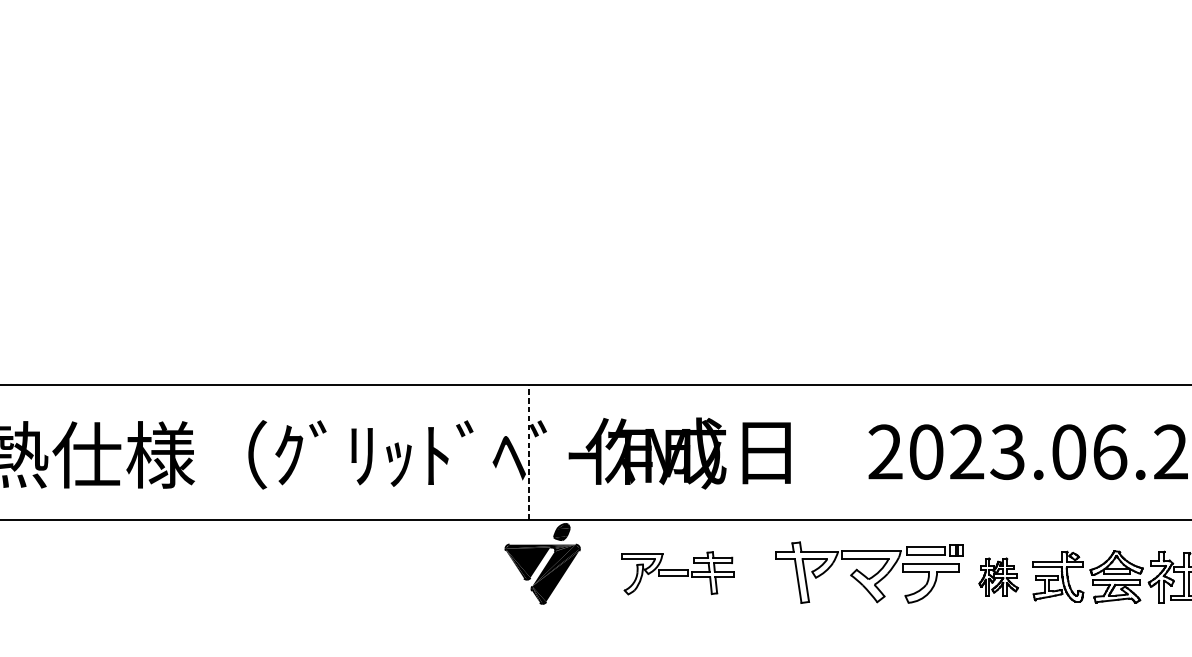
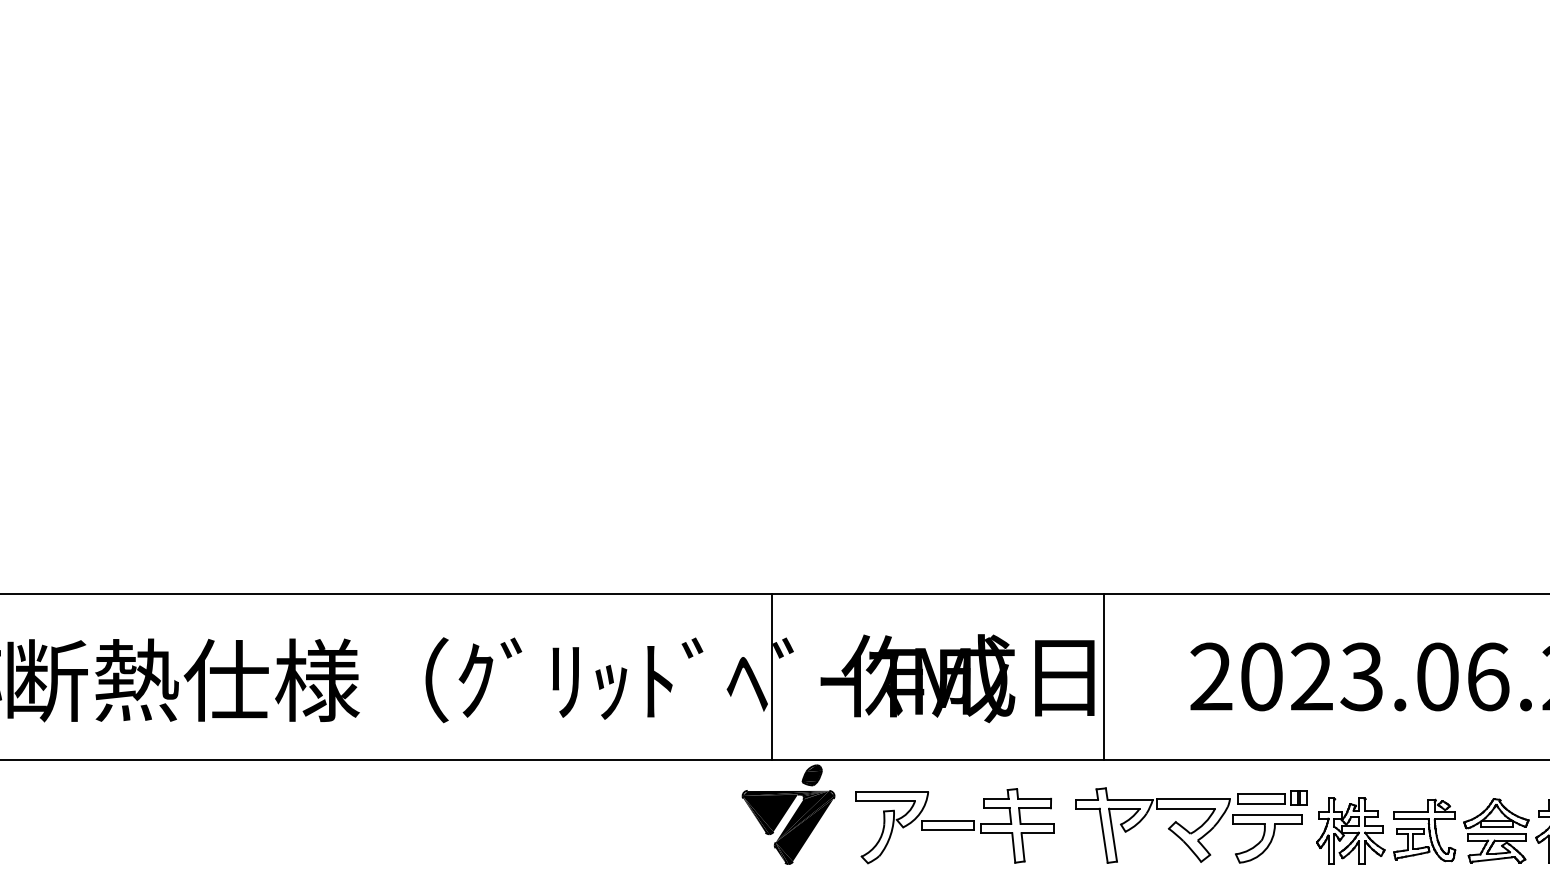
line: (528, 451) -> (771, 676), dashed -> solid
line: (798, 451) -> (1103, 676), added
part: (677, 573) -> (954, 826), size x1.43
part: (998, 576) -> (1350, 830), size x1.43

